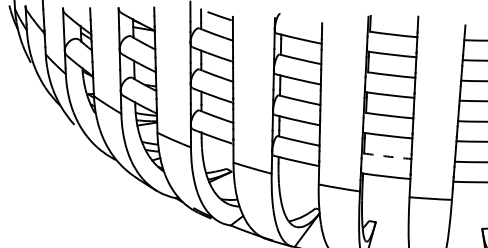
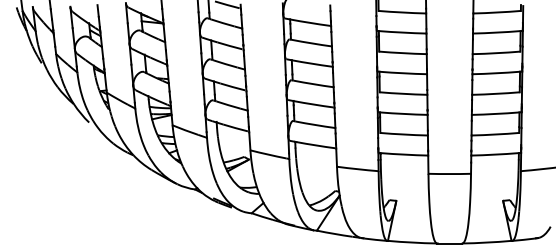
arc: (387, 156) -> (403, 134), dashed -> solid

